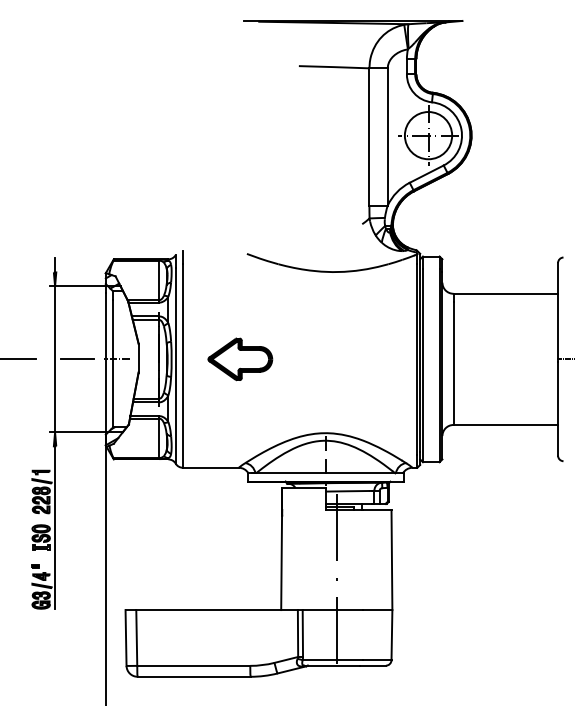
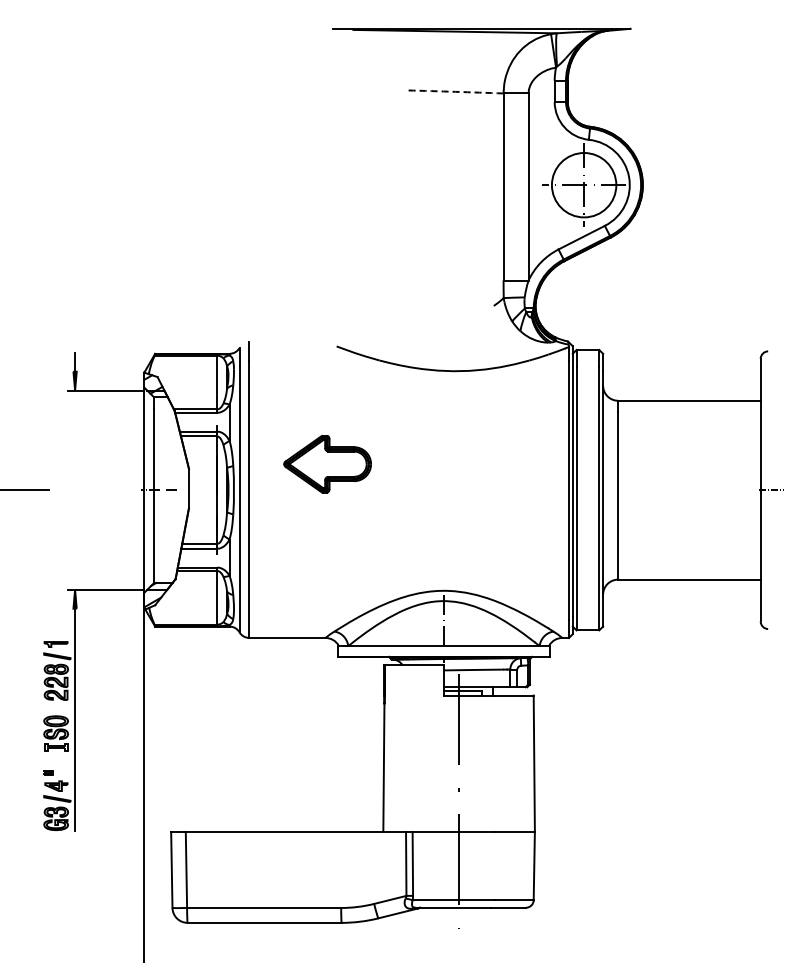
arc: (334, 66) -> (455, 91), solid -> dashed
line: (55, 358) -> (75, 489), removed
part: (240, 358) -> (327, 463), moved
line: (76, 359) -> (104, 490), removed

